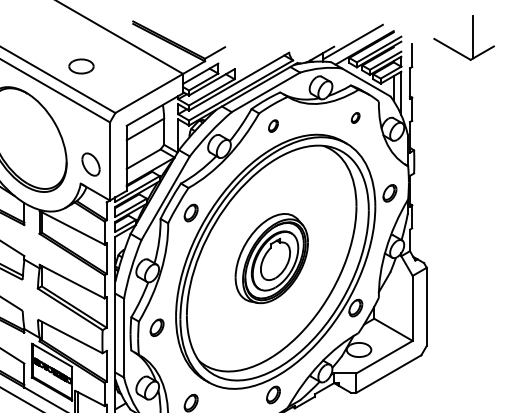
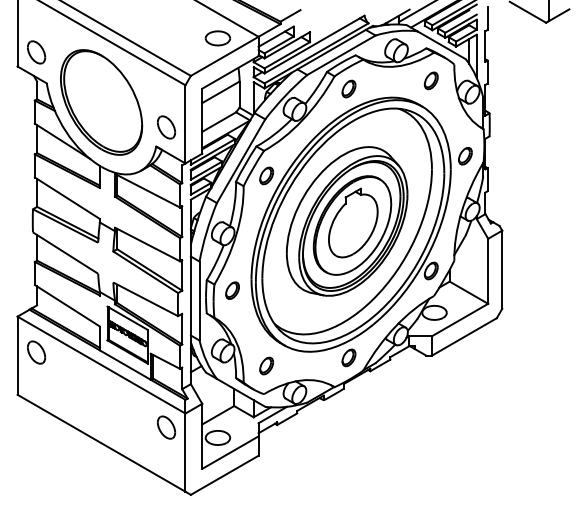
part: (81, 66) -> (217, 38), moved
part: (355, 117) -> (430, 80), size x1.67
part: (273, 125) -> (348, 88), size x1.43
part: (272, 258) -> (347, 221), size x1.67

